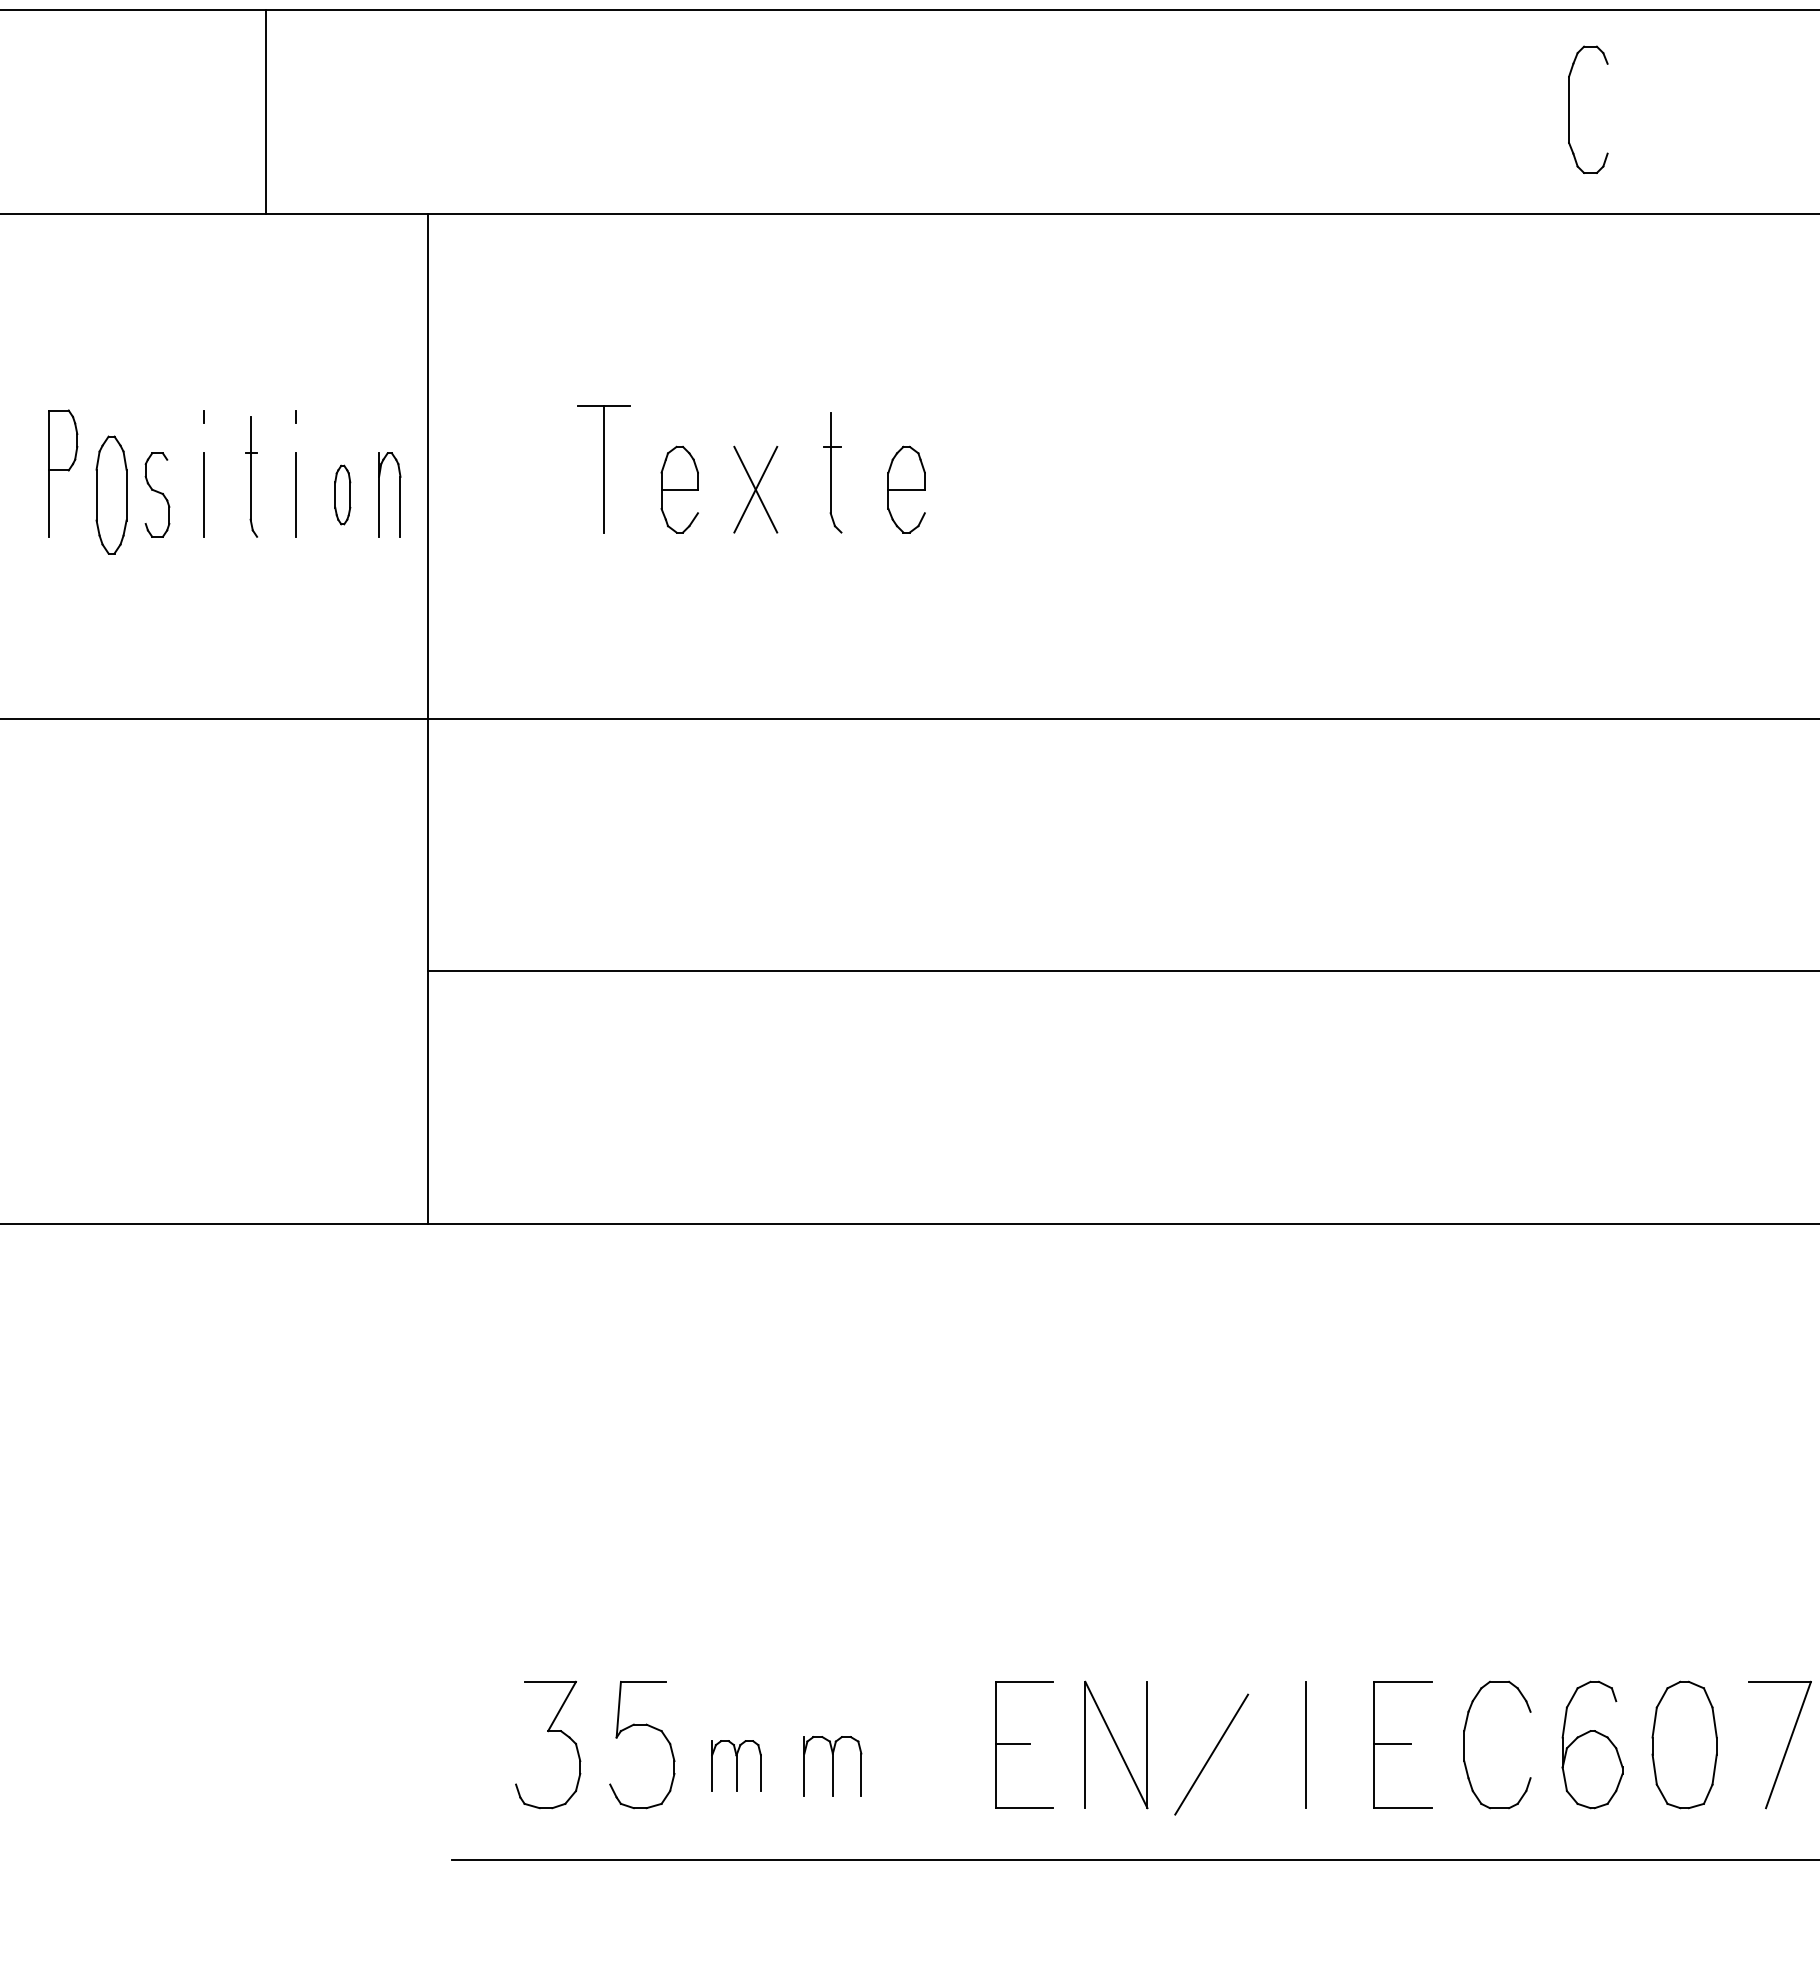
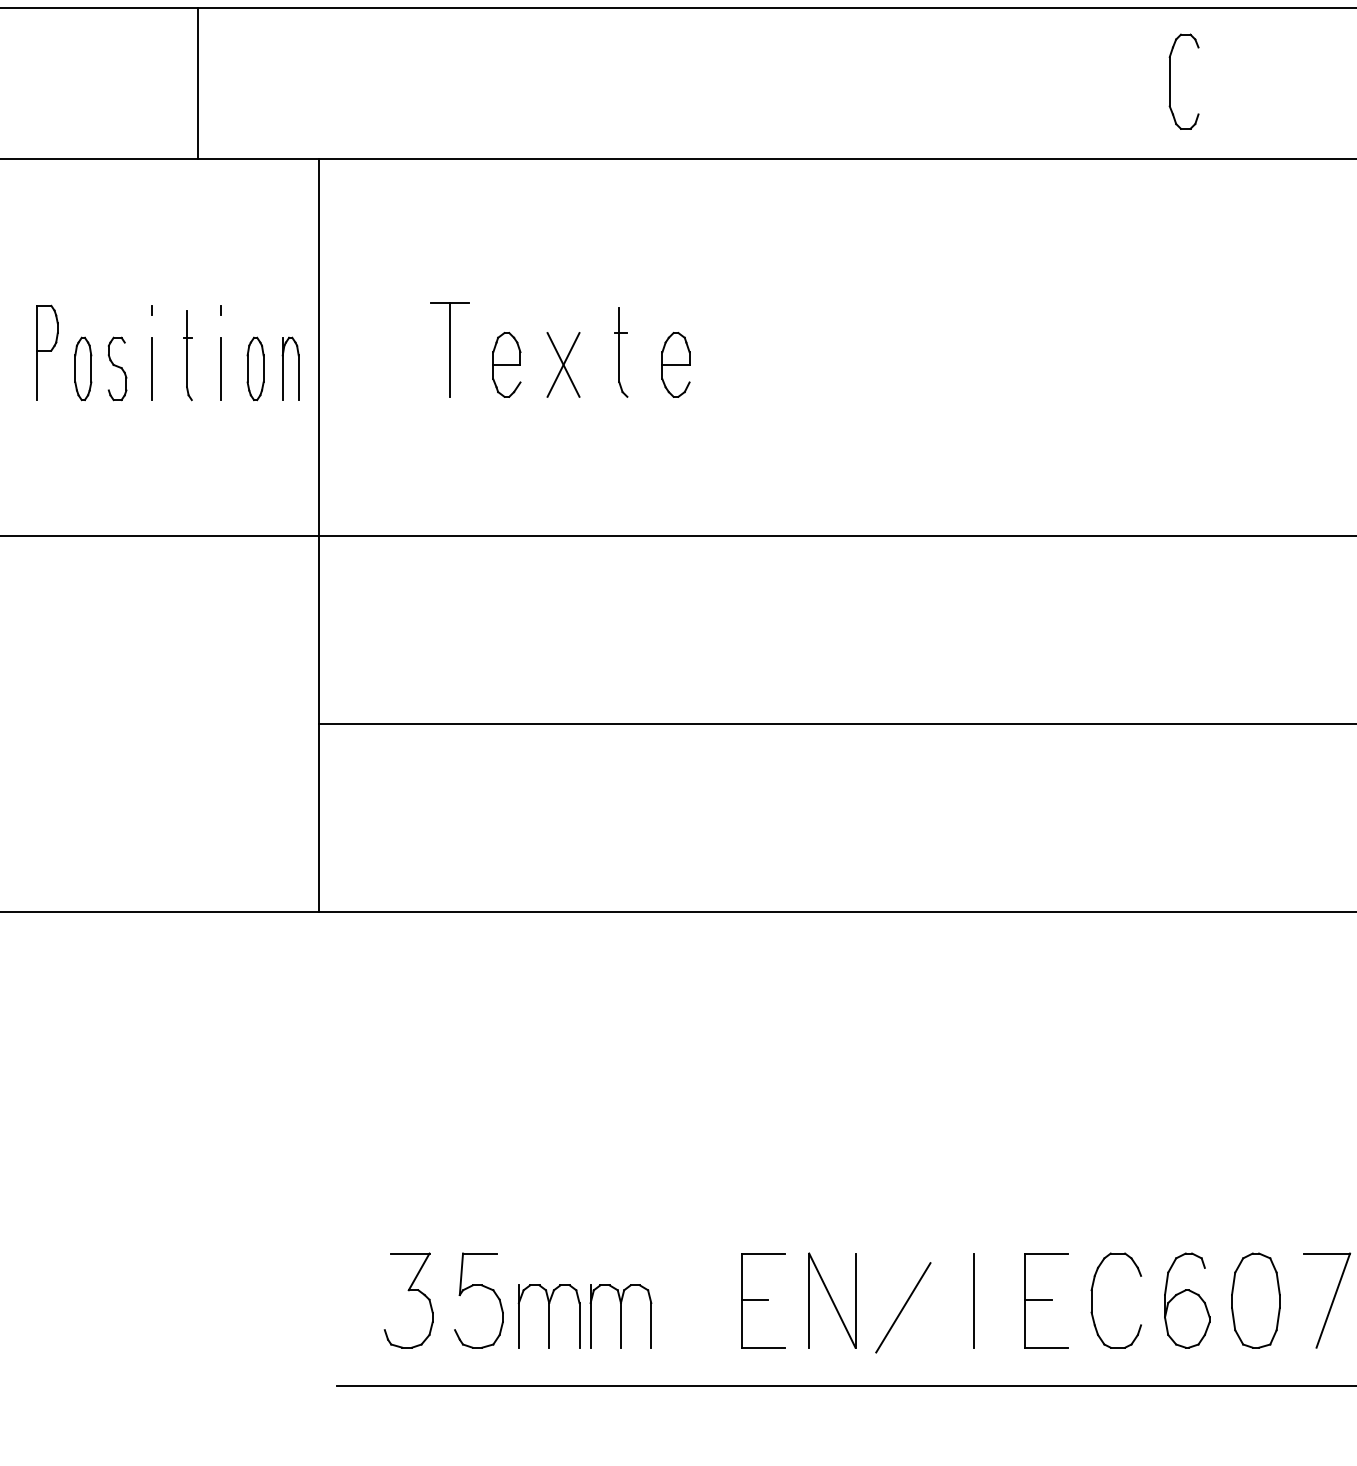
part: (111, 494) -> (83, 368), size x0.71
part: (342, 494) -> (255, 368), size x1.43
part: (736, 1765) -> (549, 1315), size x1.67
part: (832, 1765) -> (620, 1315), size x1.43

